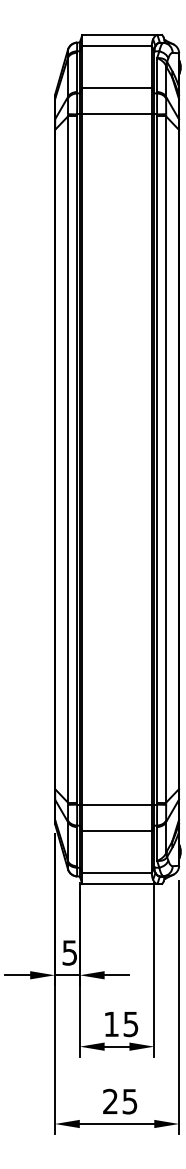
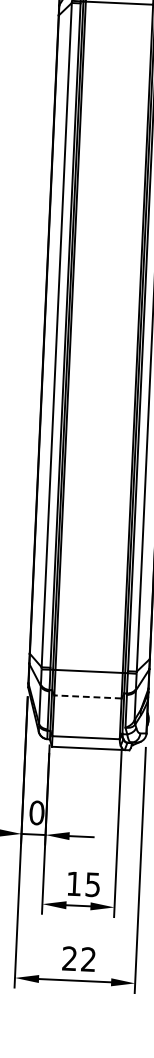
line: (117, 830) -> (88, 696), solid -> dashed
text: (69, 952) -> (36, 812), 5 -> 0
text: (129, 1101) -> (88, 959), 25 -> 22

